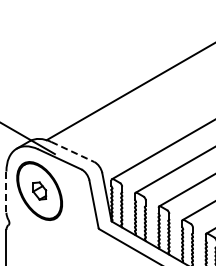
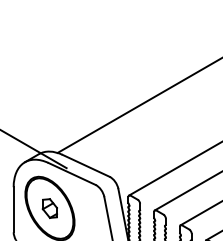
line: (72, 151) -> (85, 165), dashed -> solid
line: (6, 192) -> (13, 210), dashed -> solid

